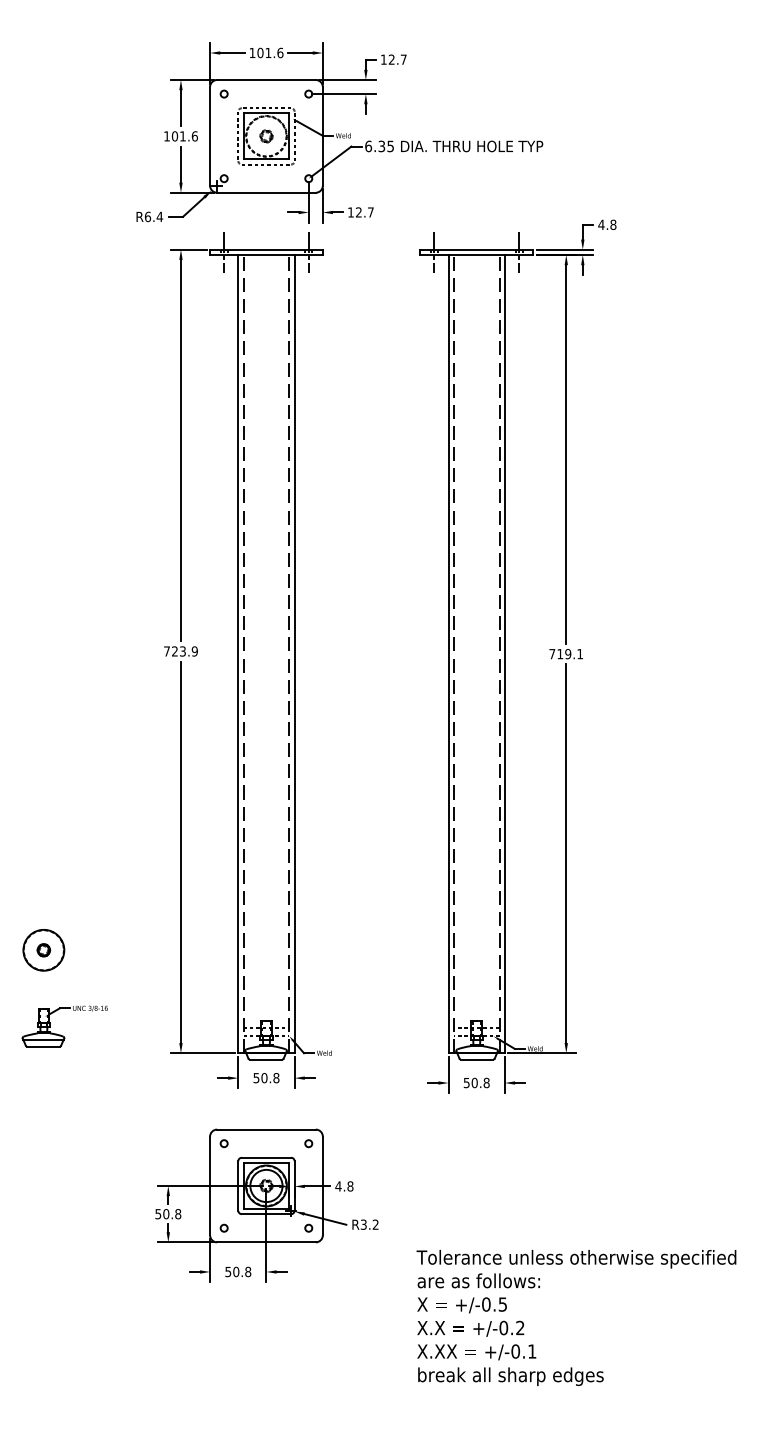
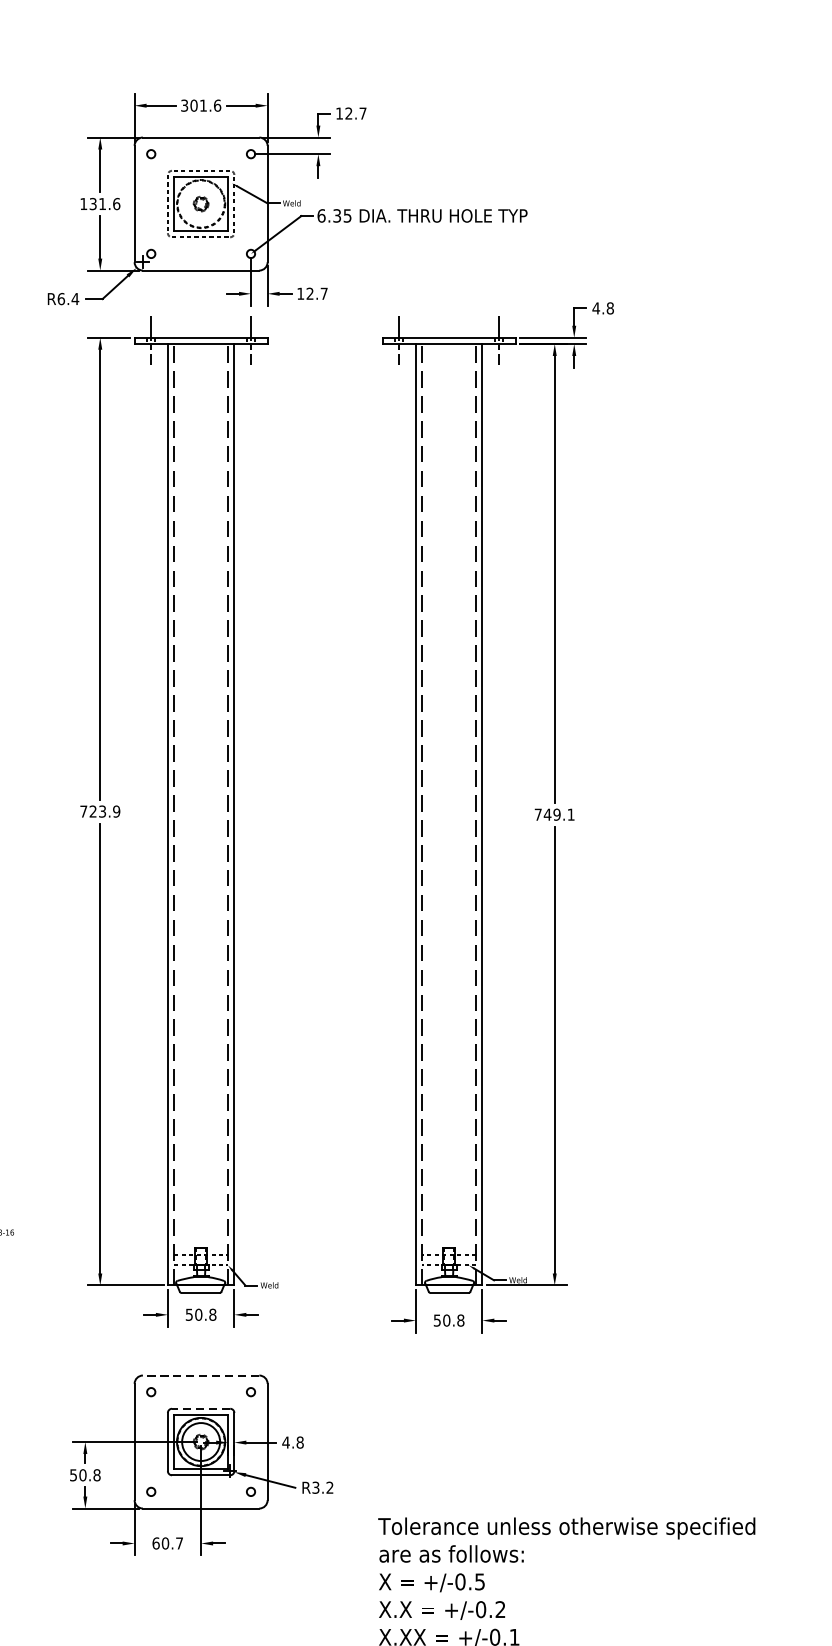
text: (252, 52) -> (184, 105), 101.6 -> 301.6
text: (174, 136) -> (92, 204), 101.6 -> 131.6
text: (560, 654) -> (547, 815), 719.1 -> 749.1
line: (265, 1129) -> (199, 1375), solid -> dashed
line: (266, 1157) -> (201, 1408), solid -> dashed
text: (238, 1271) -> (168, 1542), 50.8 -> 60.7

